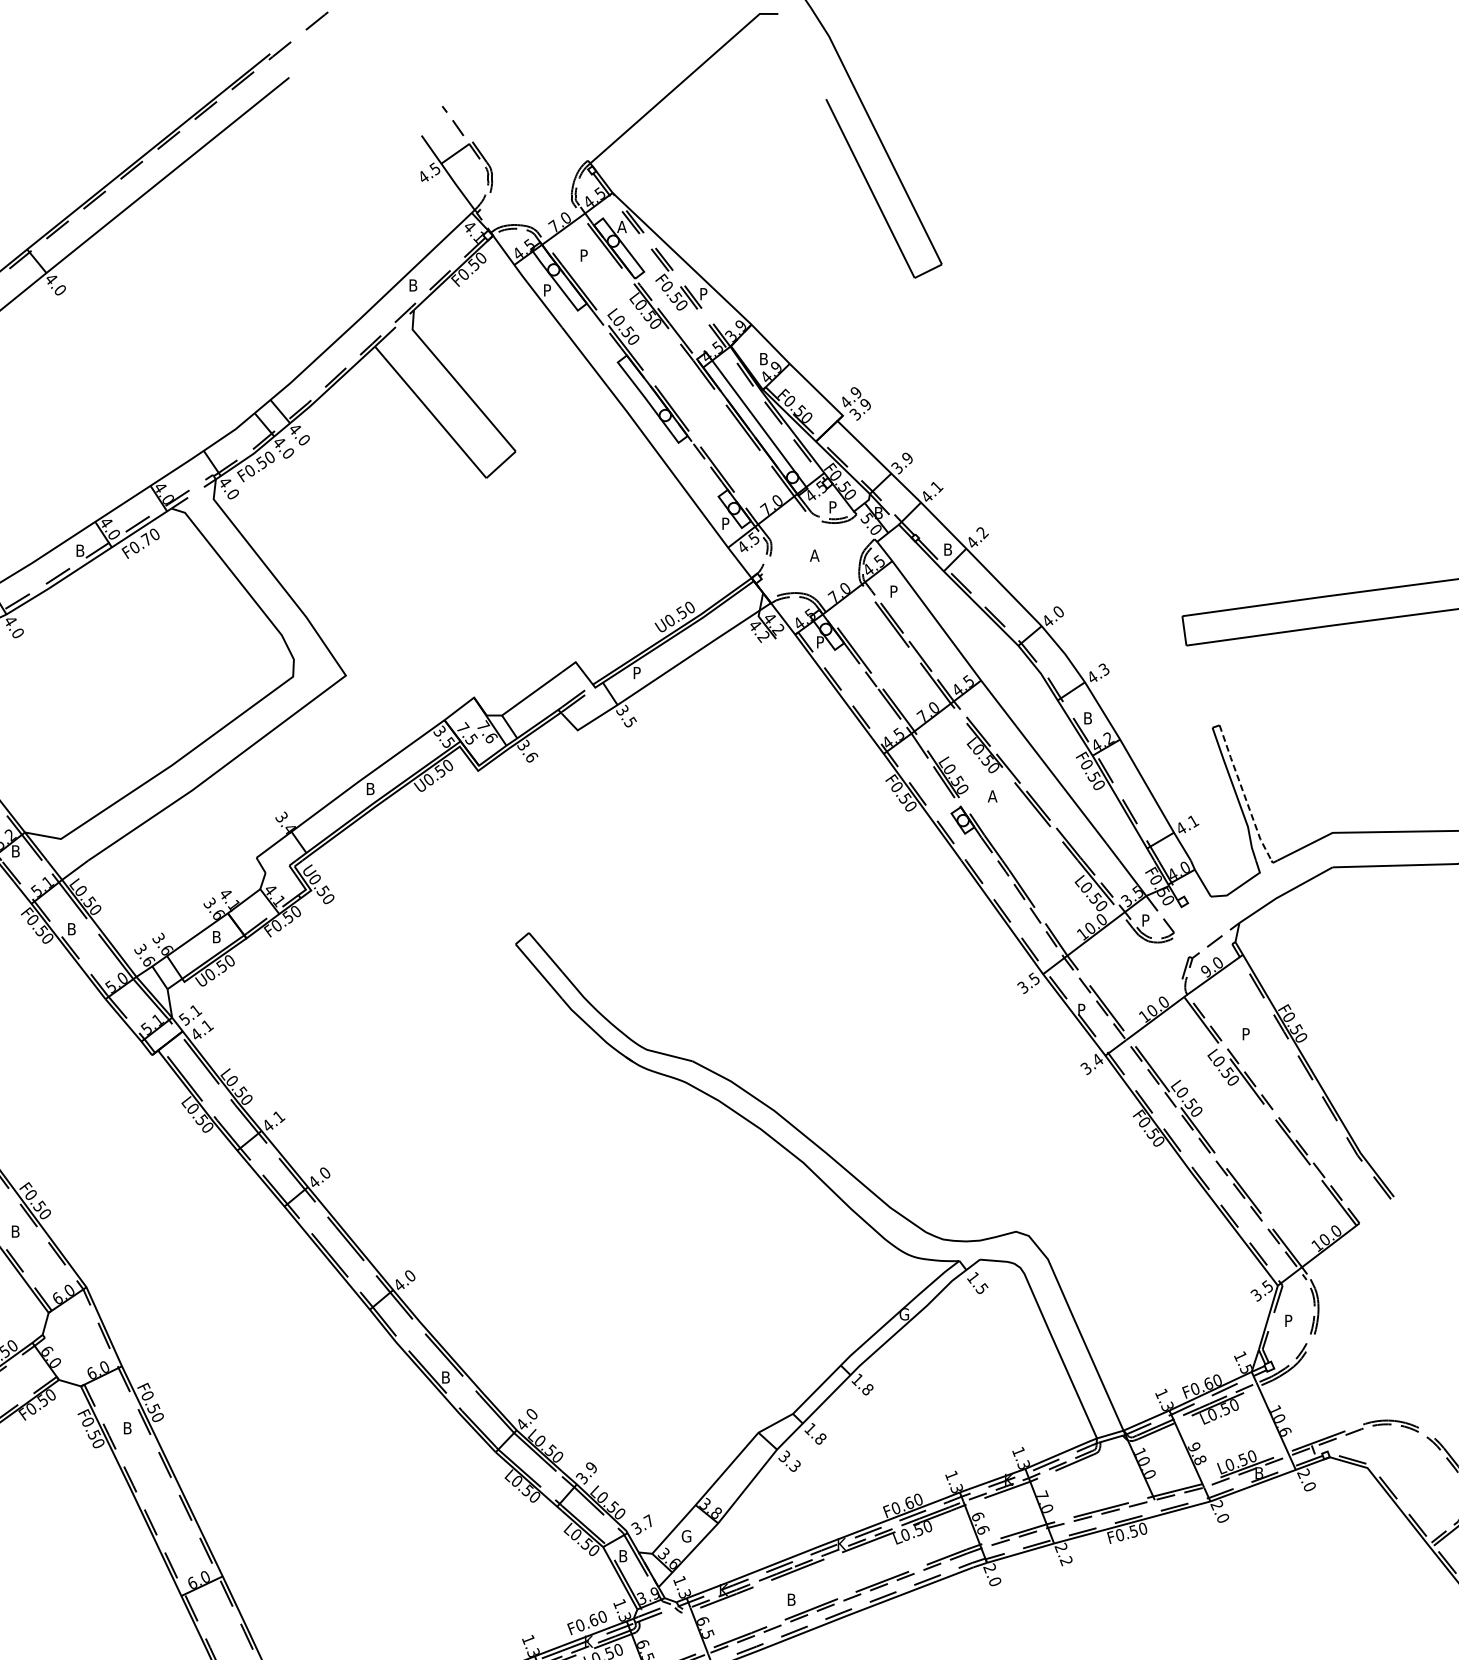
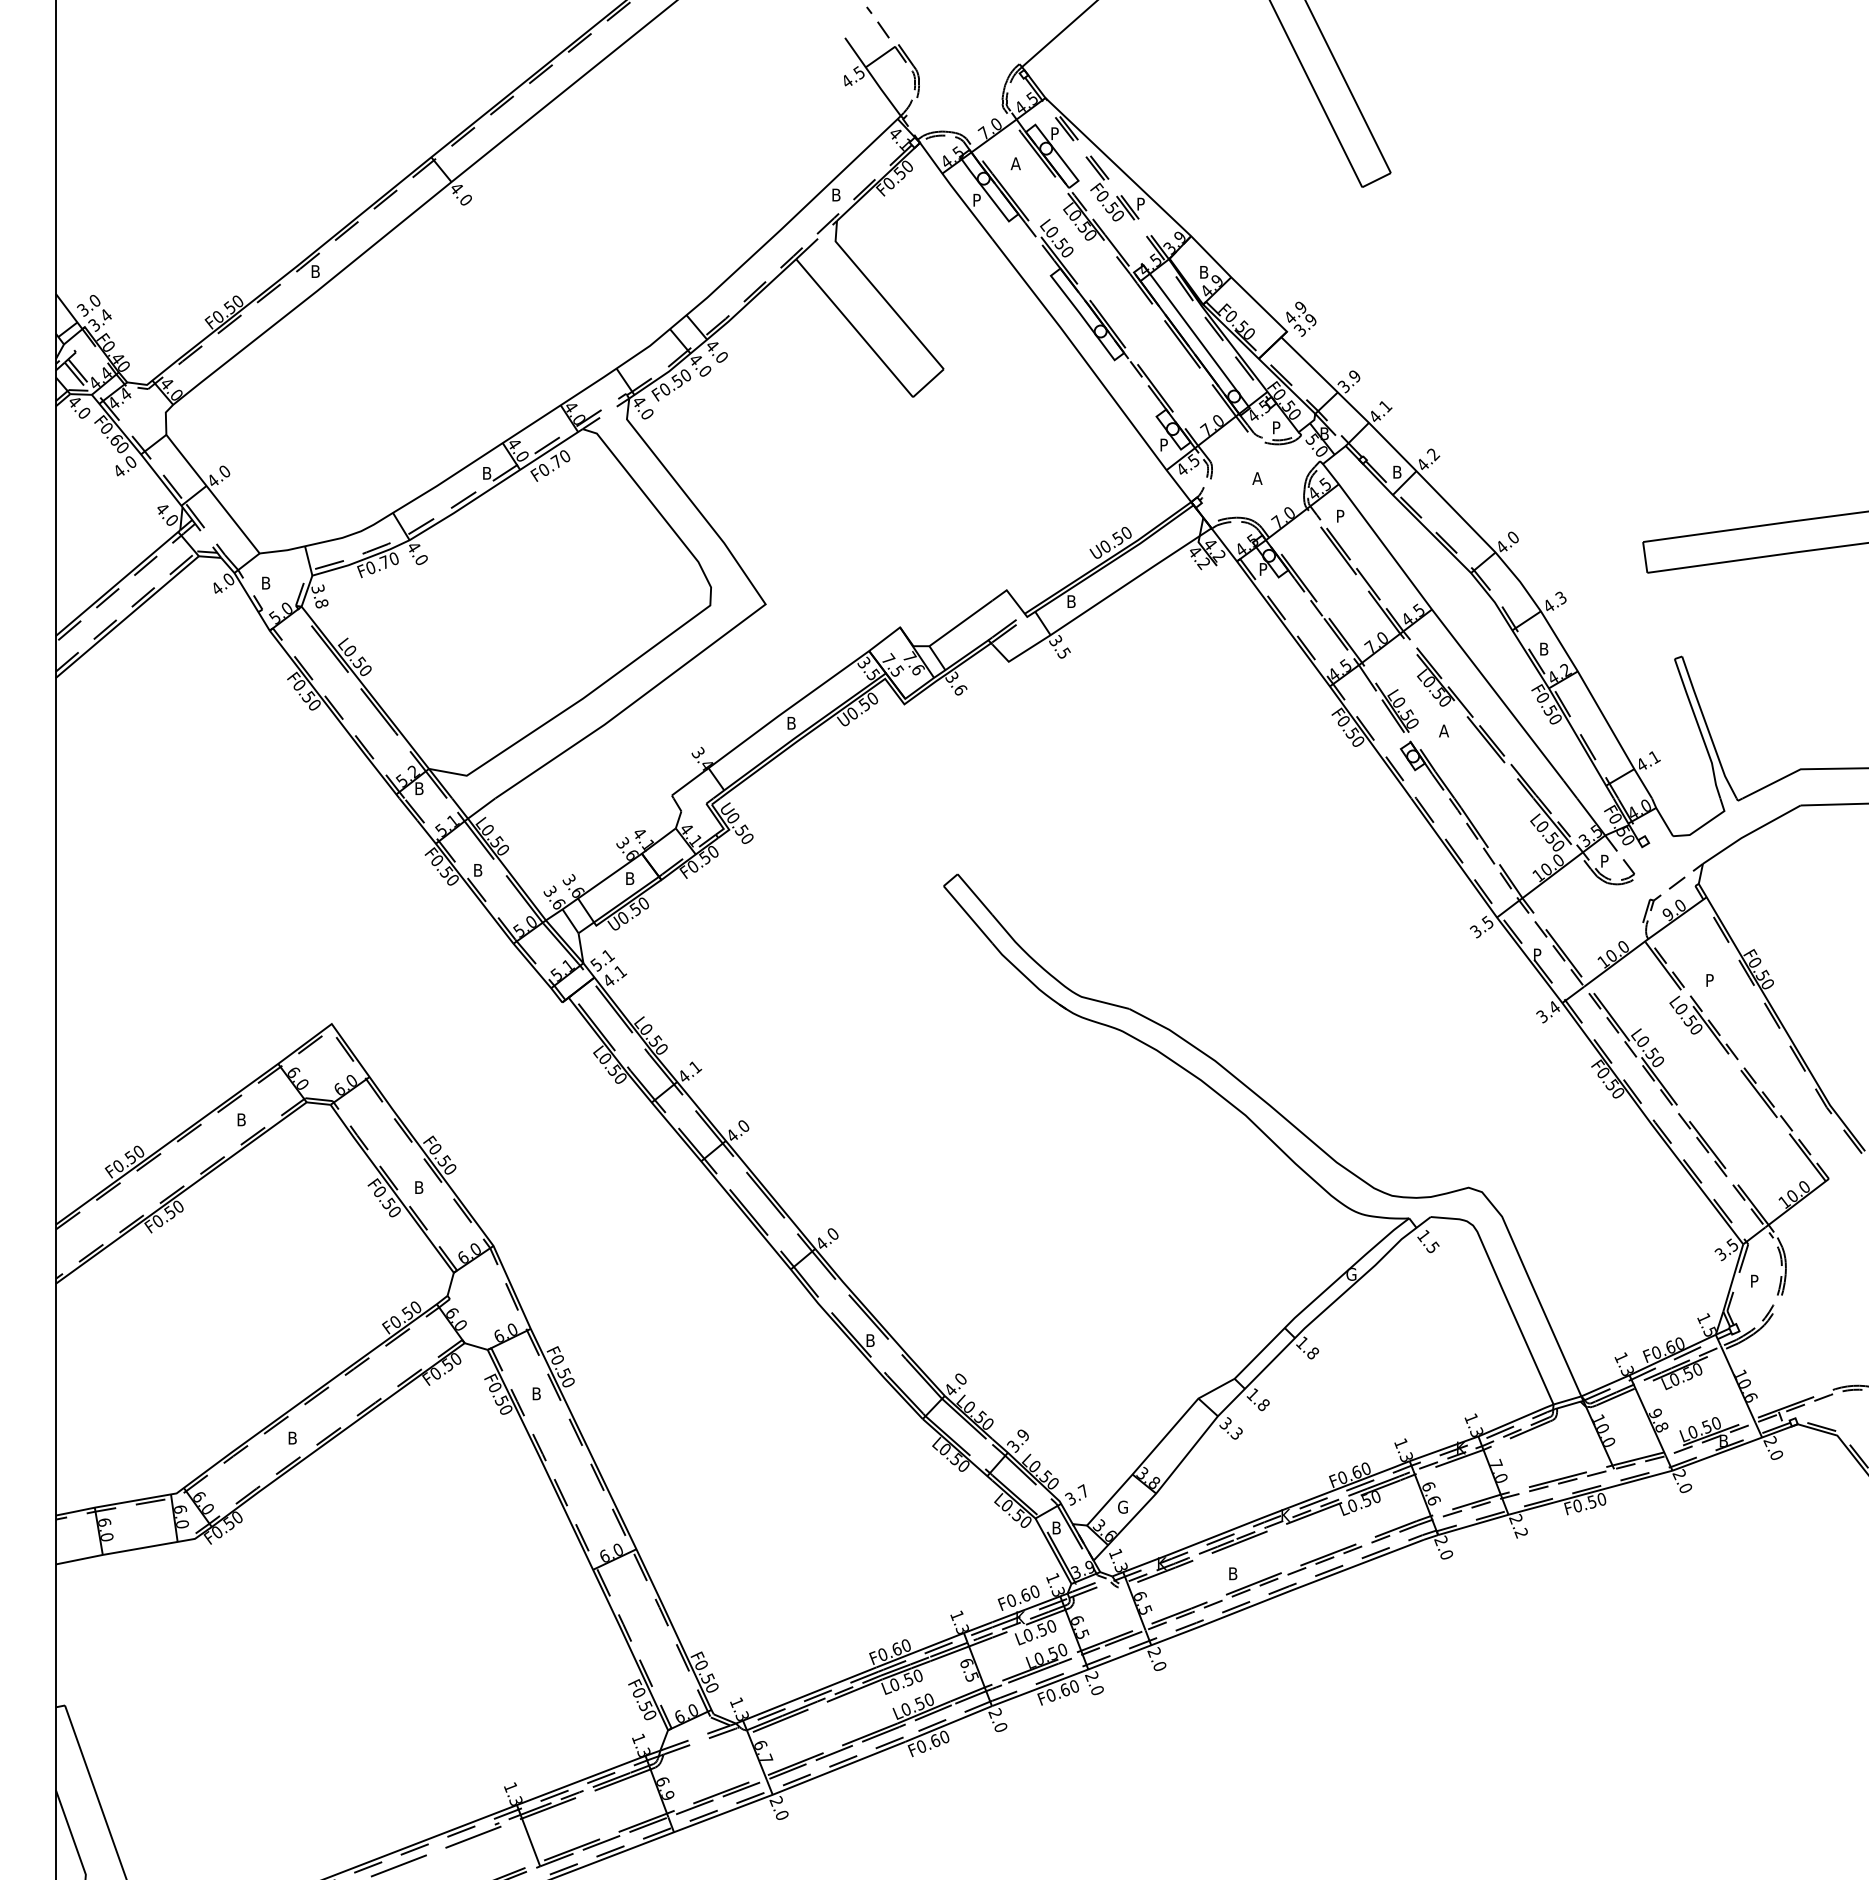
text: (622, 226) -> (1055, 133), A -> P
text: (584, 255) -> (1015, 163), P -> A
text: (638, 672) -> (1072, 601), P -> B
line: (1243, 793) -> (1707, 728), dashed -> solid

